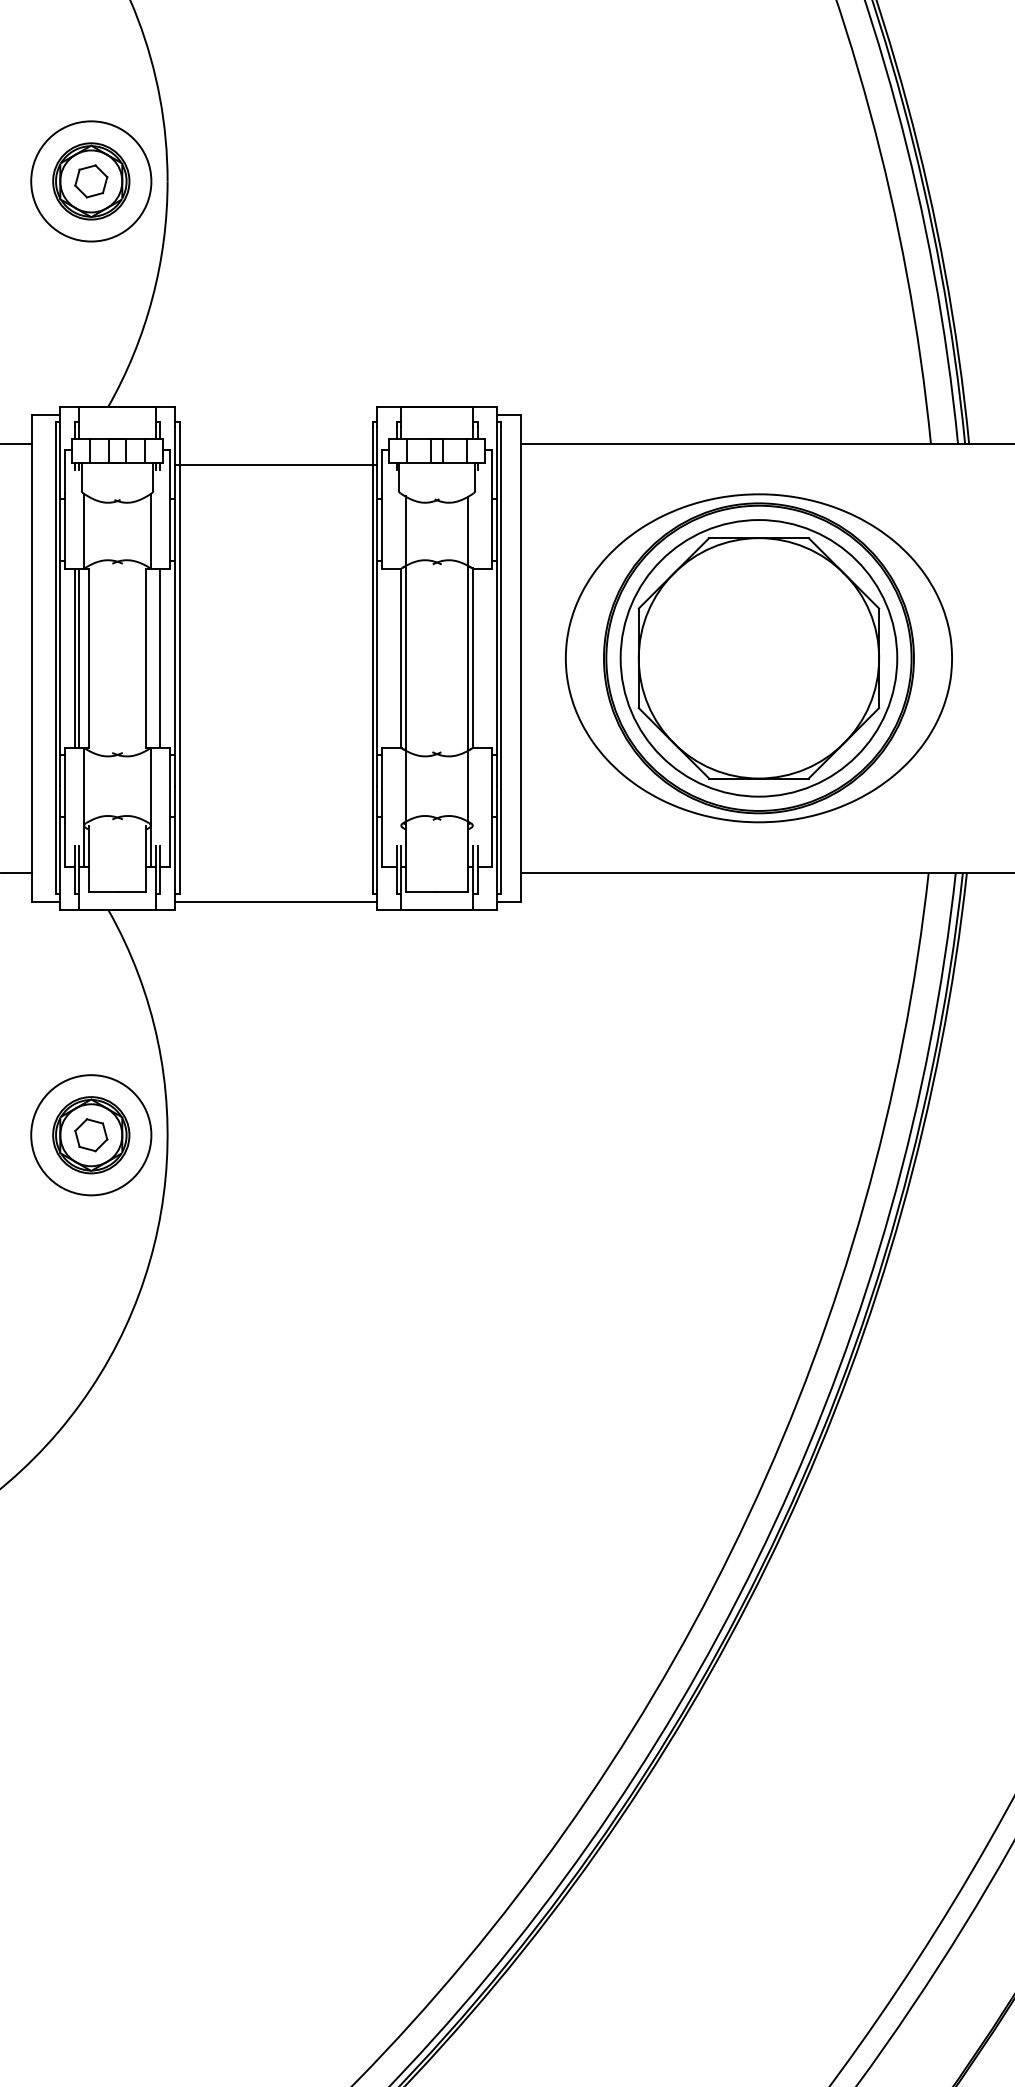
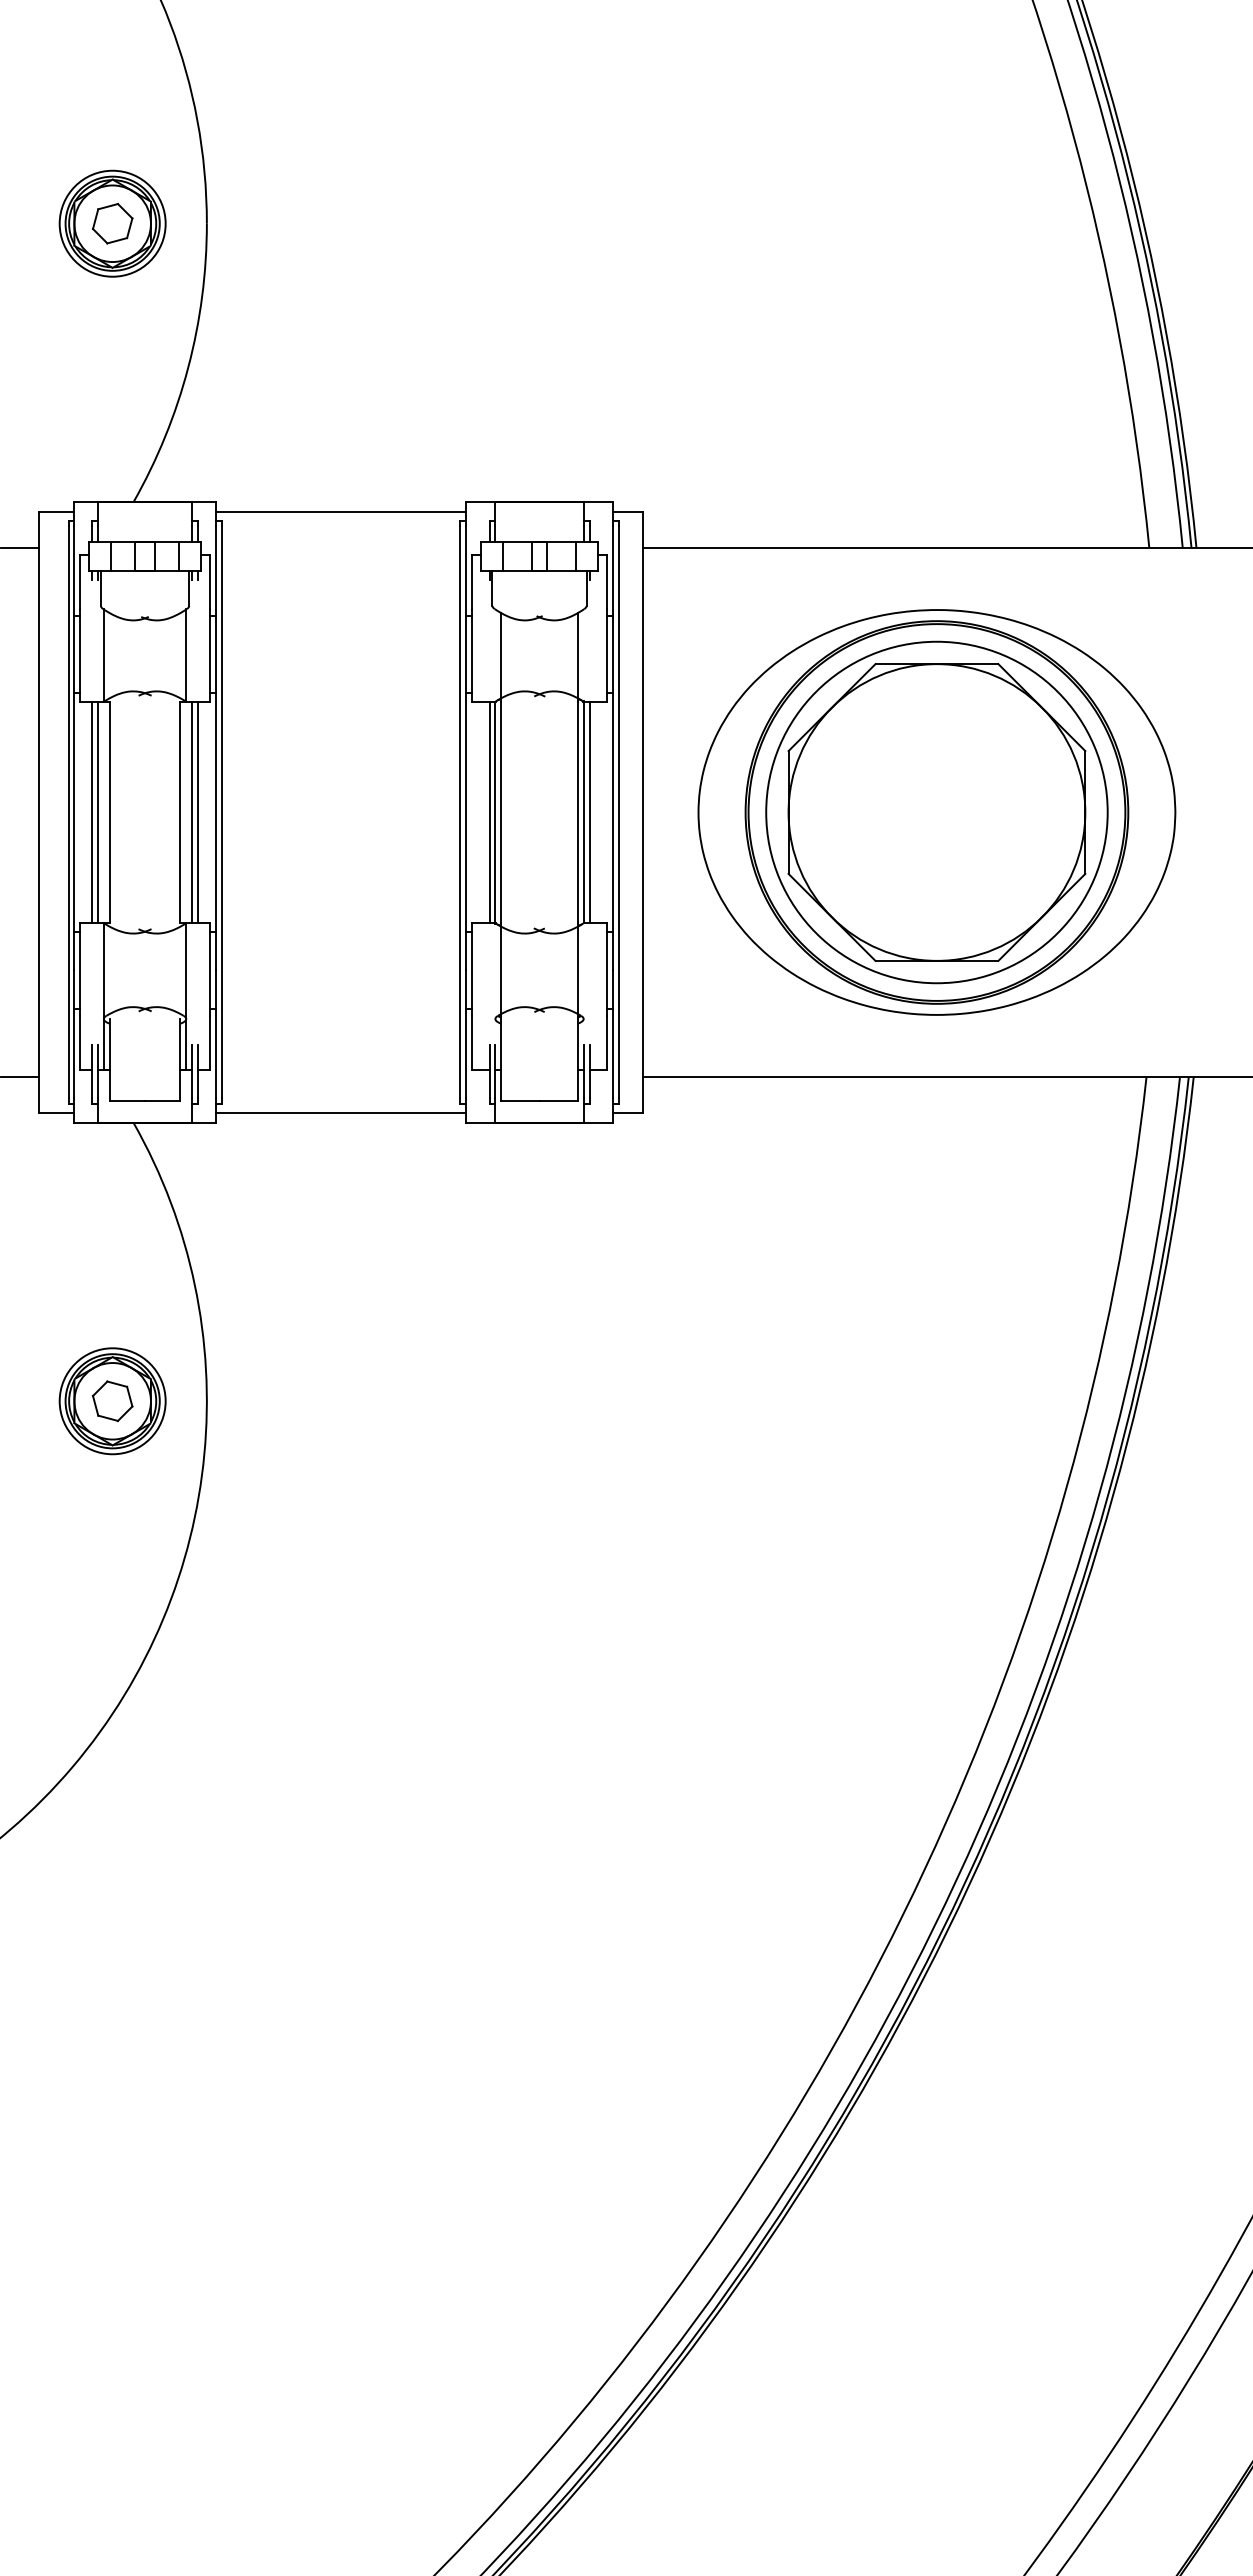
circle: (91, 181) -> (112, 223), size x0.71
line: (275, 464) -> (340, 512), moved
line: (155, 658) -> (192, 812), added
line: (396, 658) -> (489, 812), added
line: (477, 658) -> (589, 812), added
circle: (91, 1135) -> (112, 1401), size x0.71

